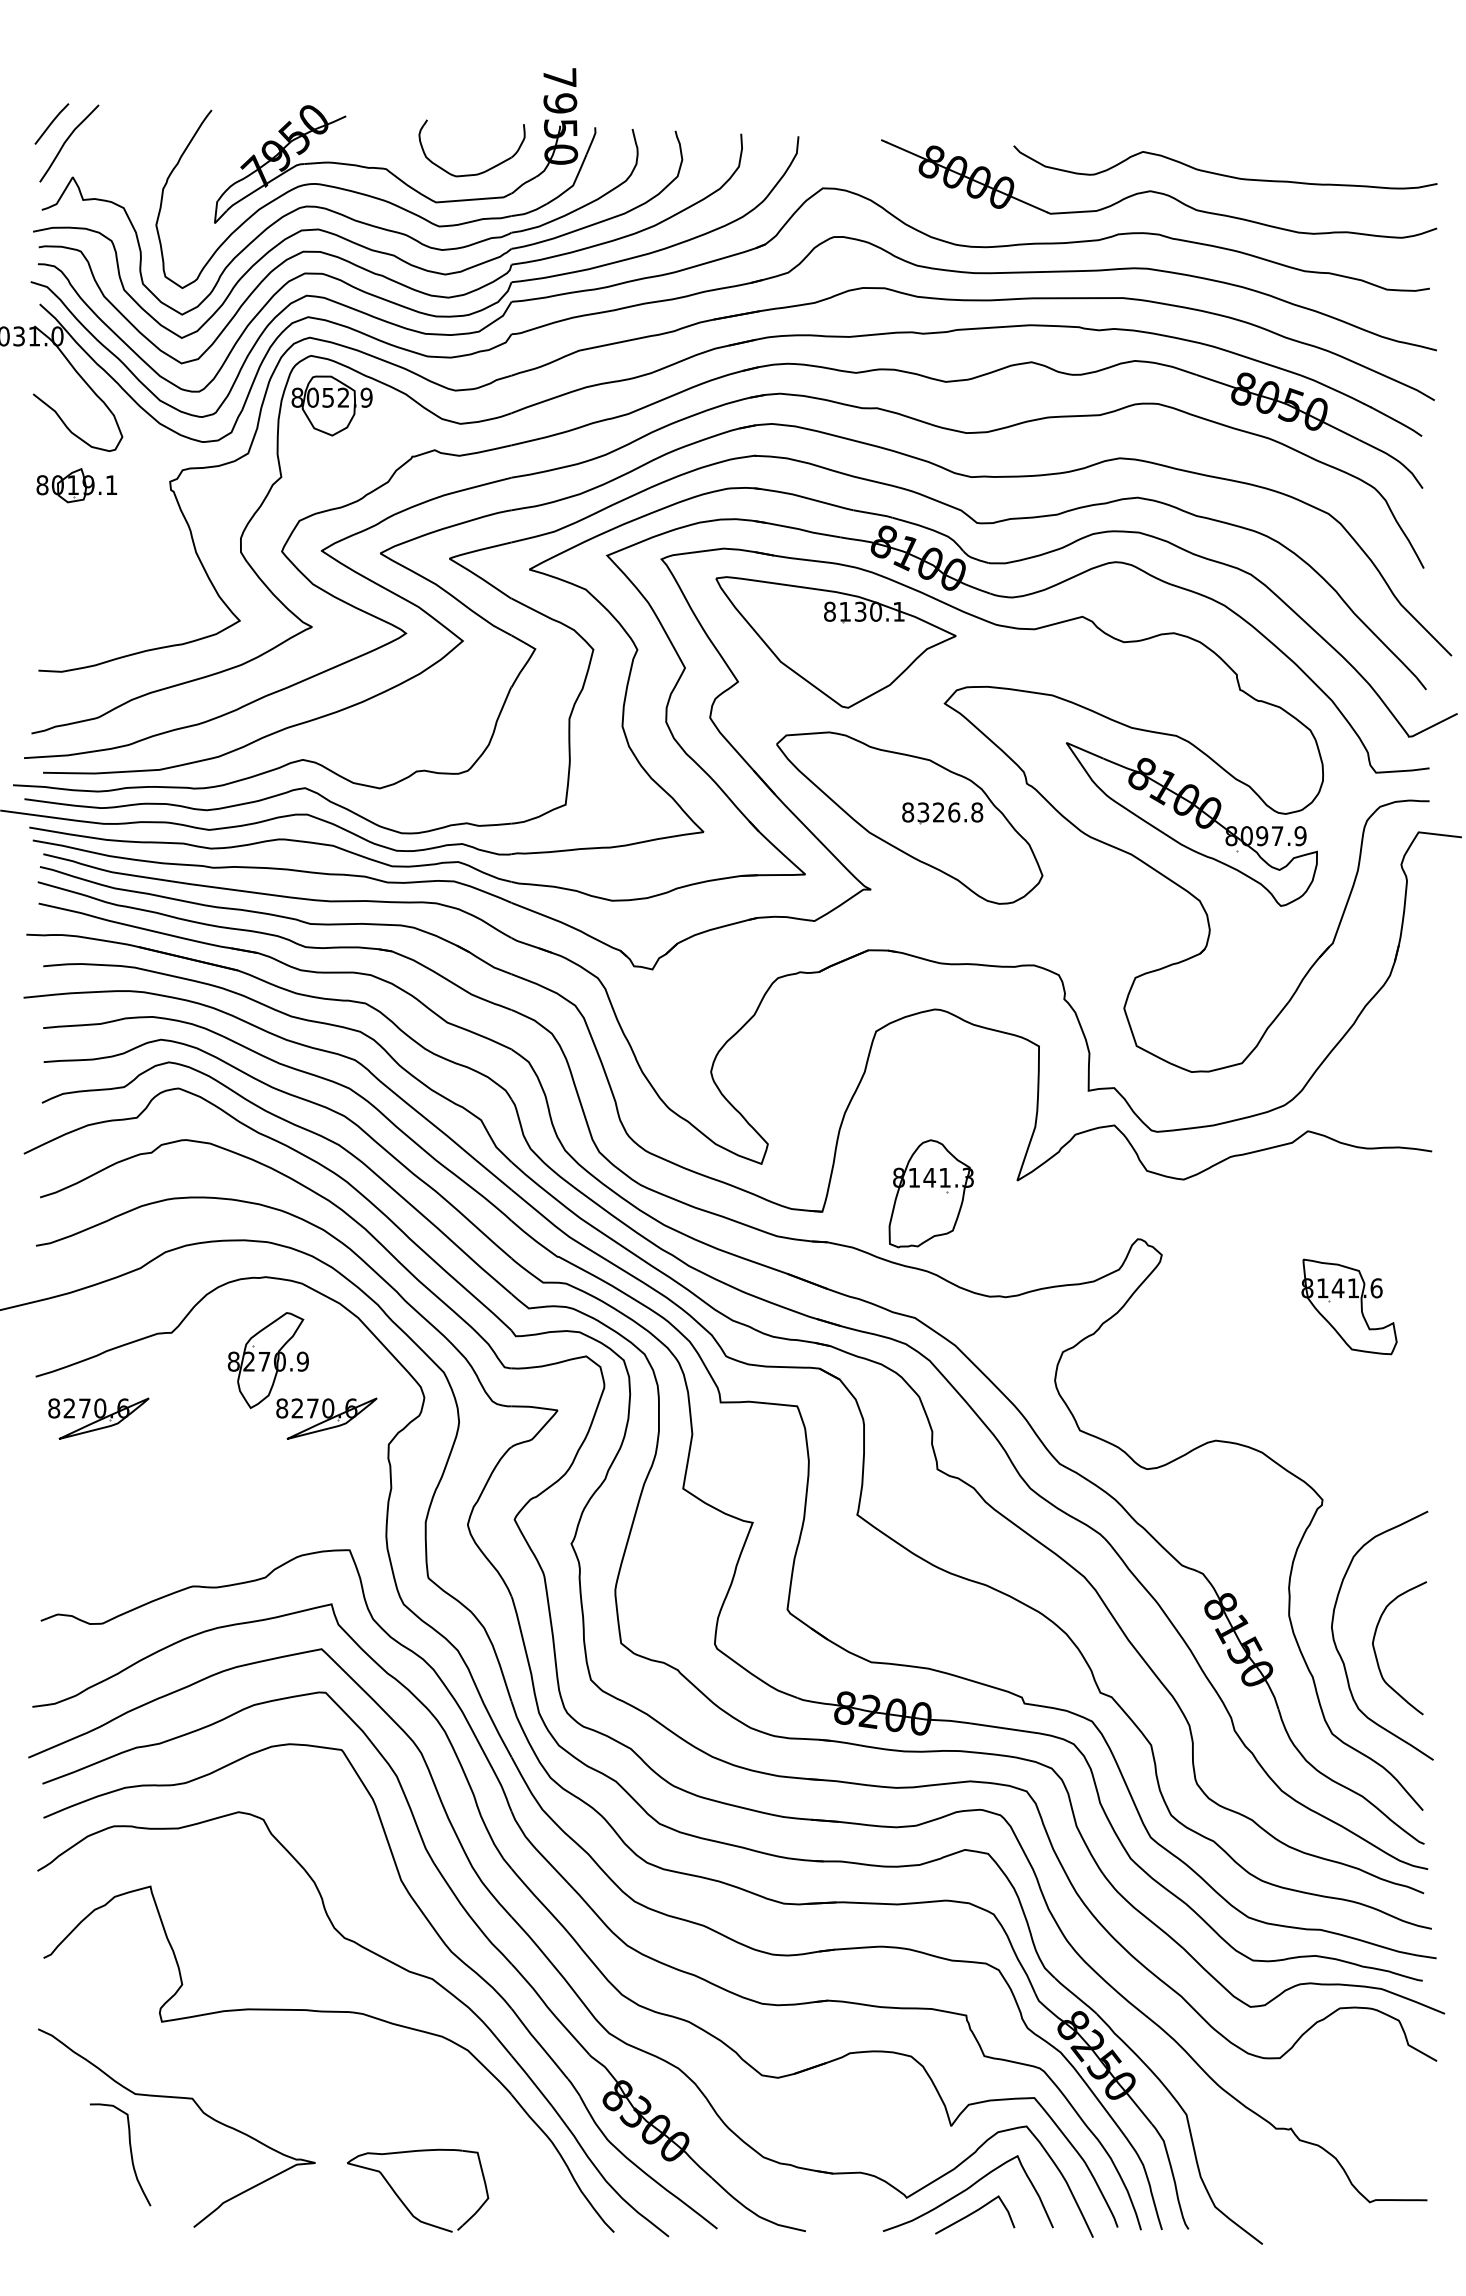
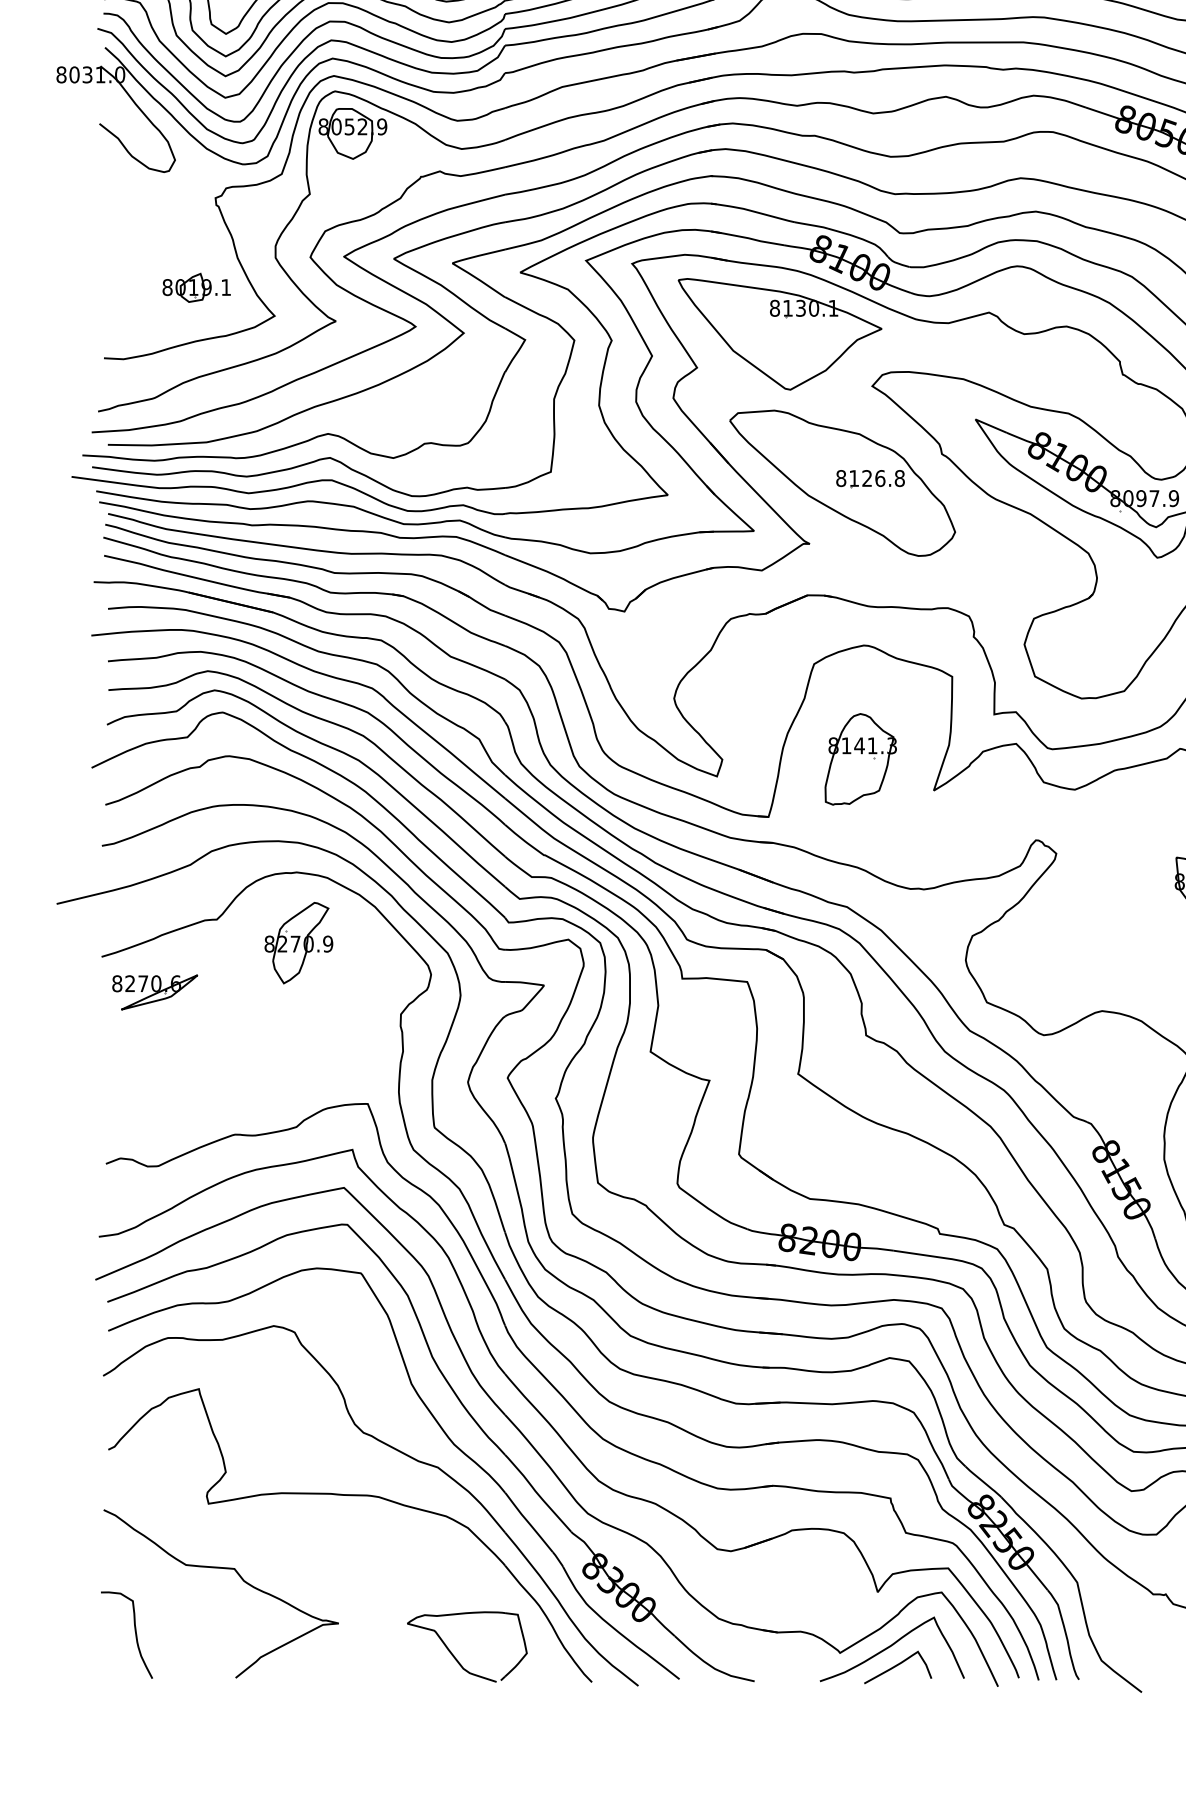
part: (76, 485) -> (196, 287), moved
text: (923, 812) -> (854, 478), 8326.8 -> 8126.8
part: (930, 1193) -> (860, 759), moved
part: (326, 1418) -> (348, 992), removed
curve: (130, 2154) -> (135, 1634), moved
part: (402, 2200) -> (454, 1655), moved

